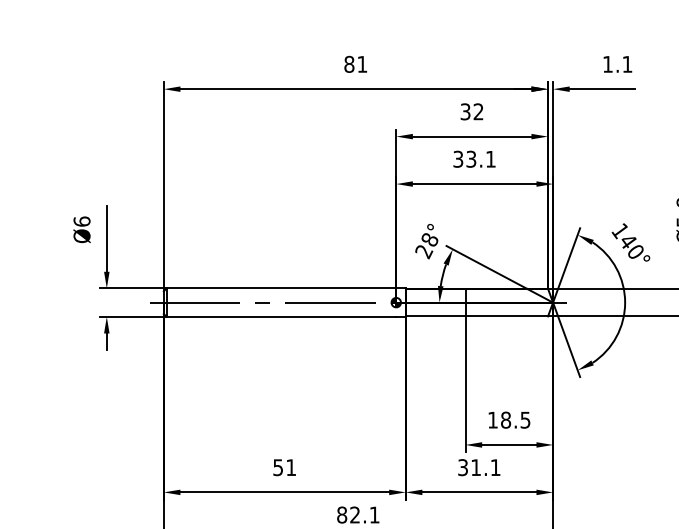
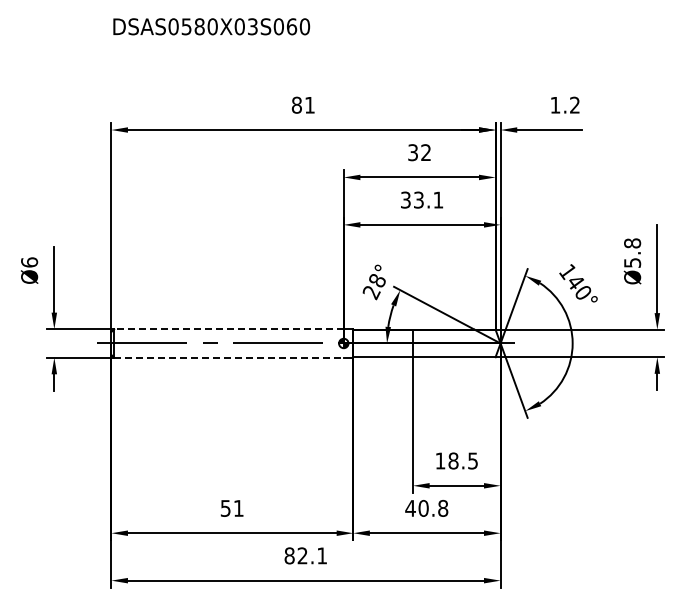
text: (626, 63) -> (574, 104), 1.1 -> 1.2
line: (281, 288) -> (229, 329), solid -> dashed
line: (281, 316) -> (229, 357), solid -> dashed
text: (478, 466) -> (426, 507), 31.1 -> 40.8

